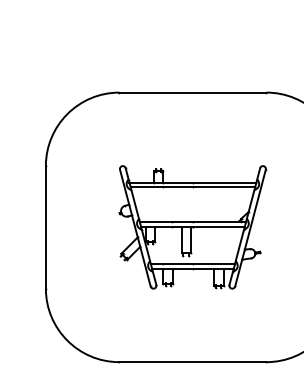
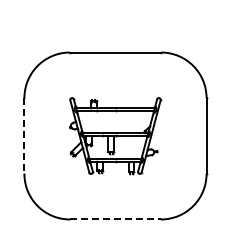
line: (46, 228) -> (24, 136), solid -> dashed
line: (192, 362) -> (115, 219), solid -> dashed

